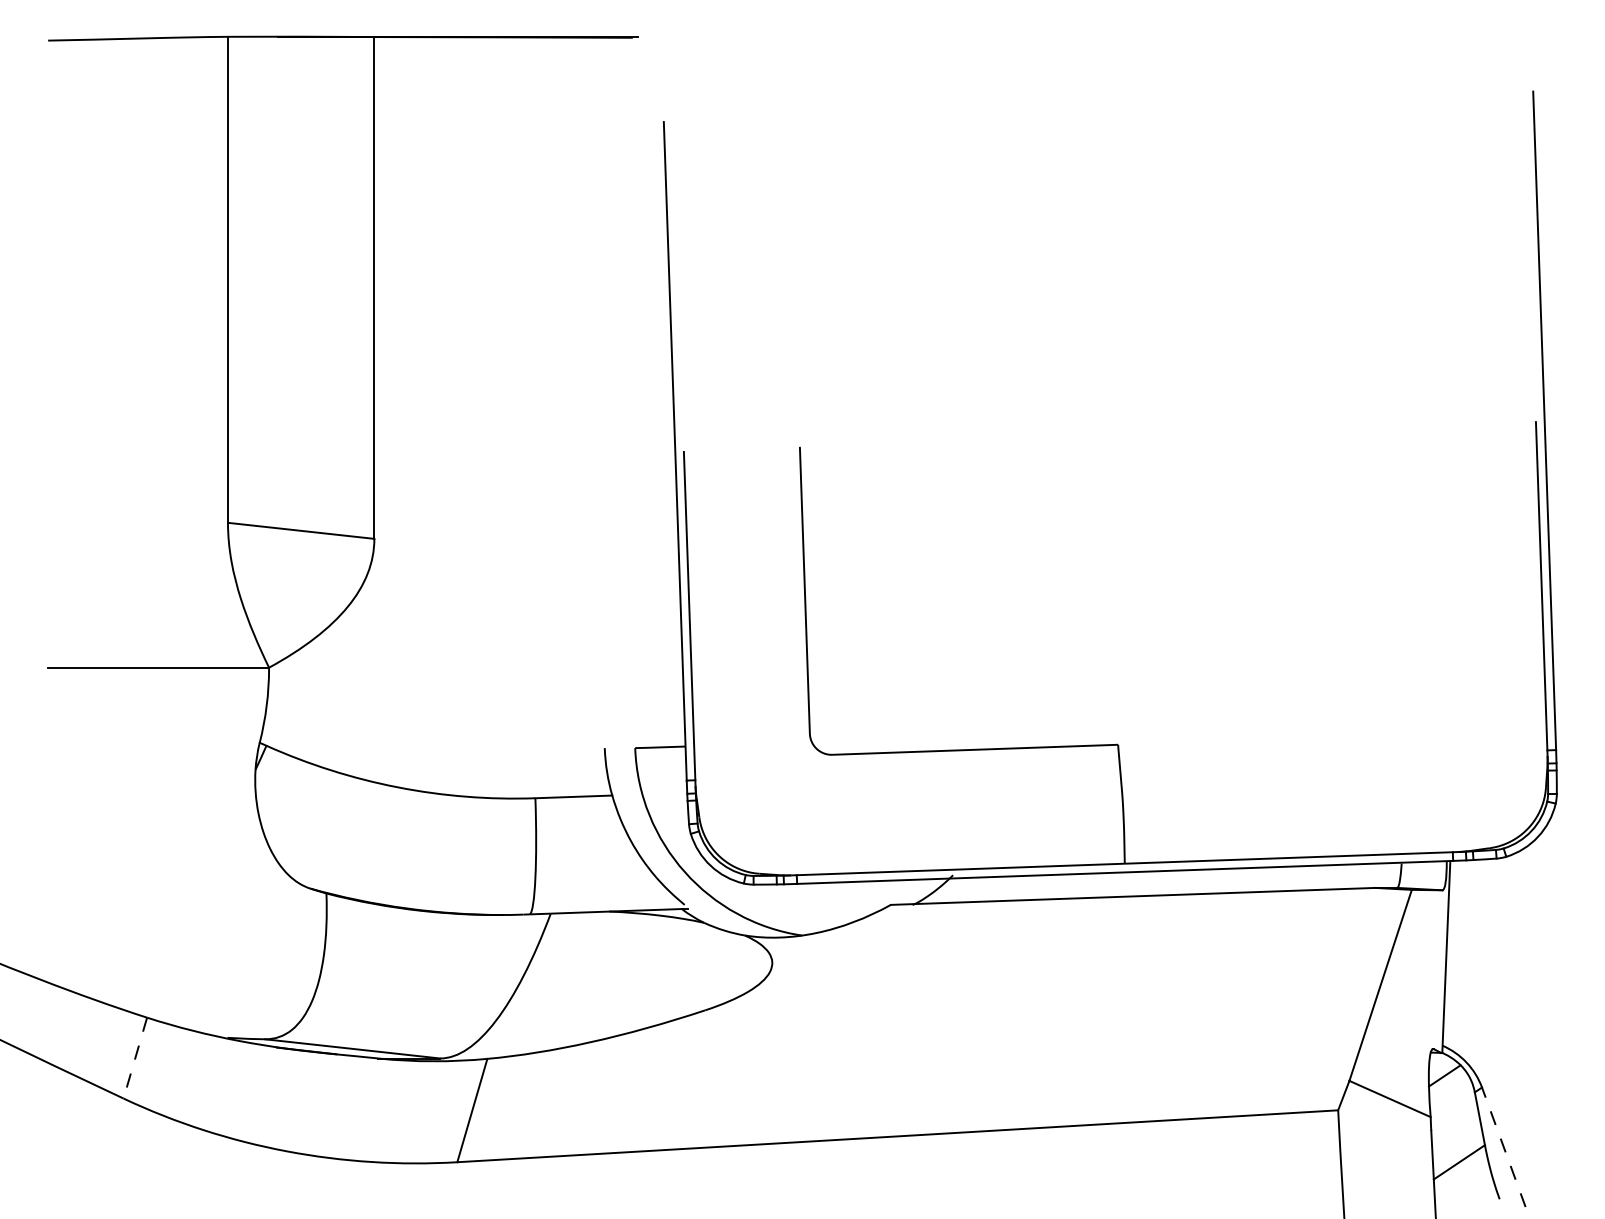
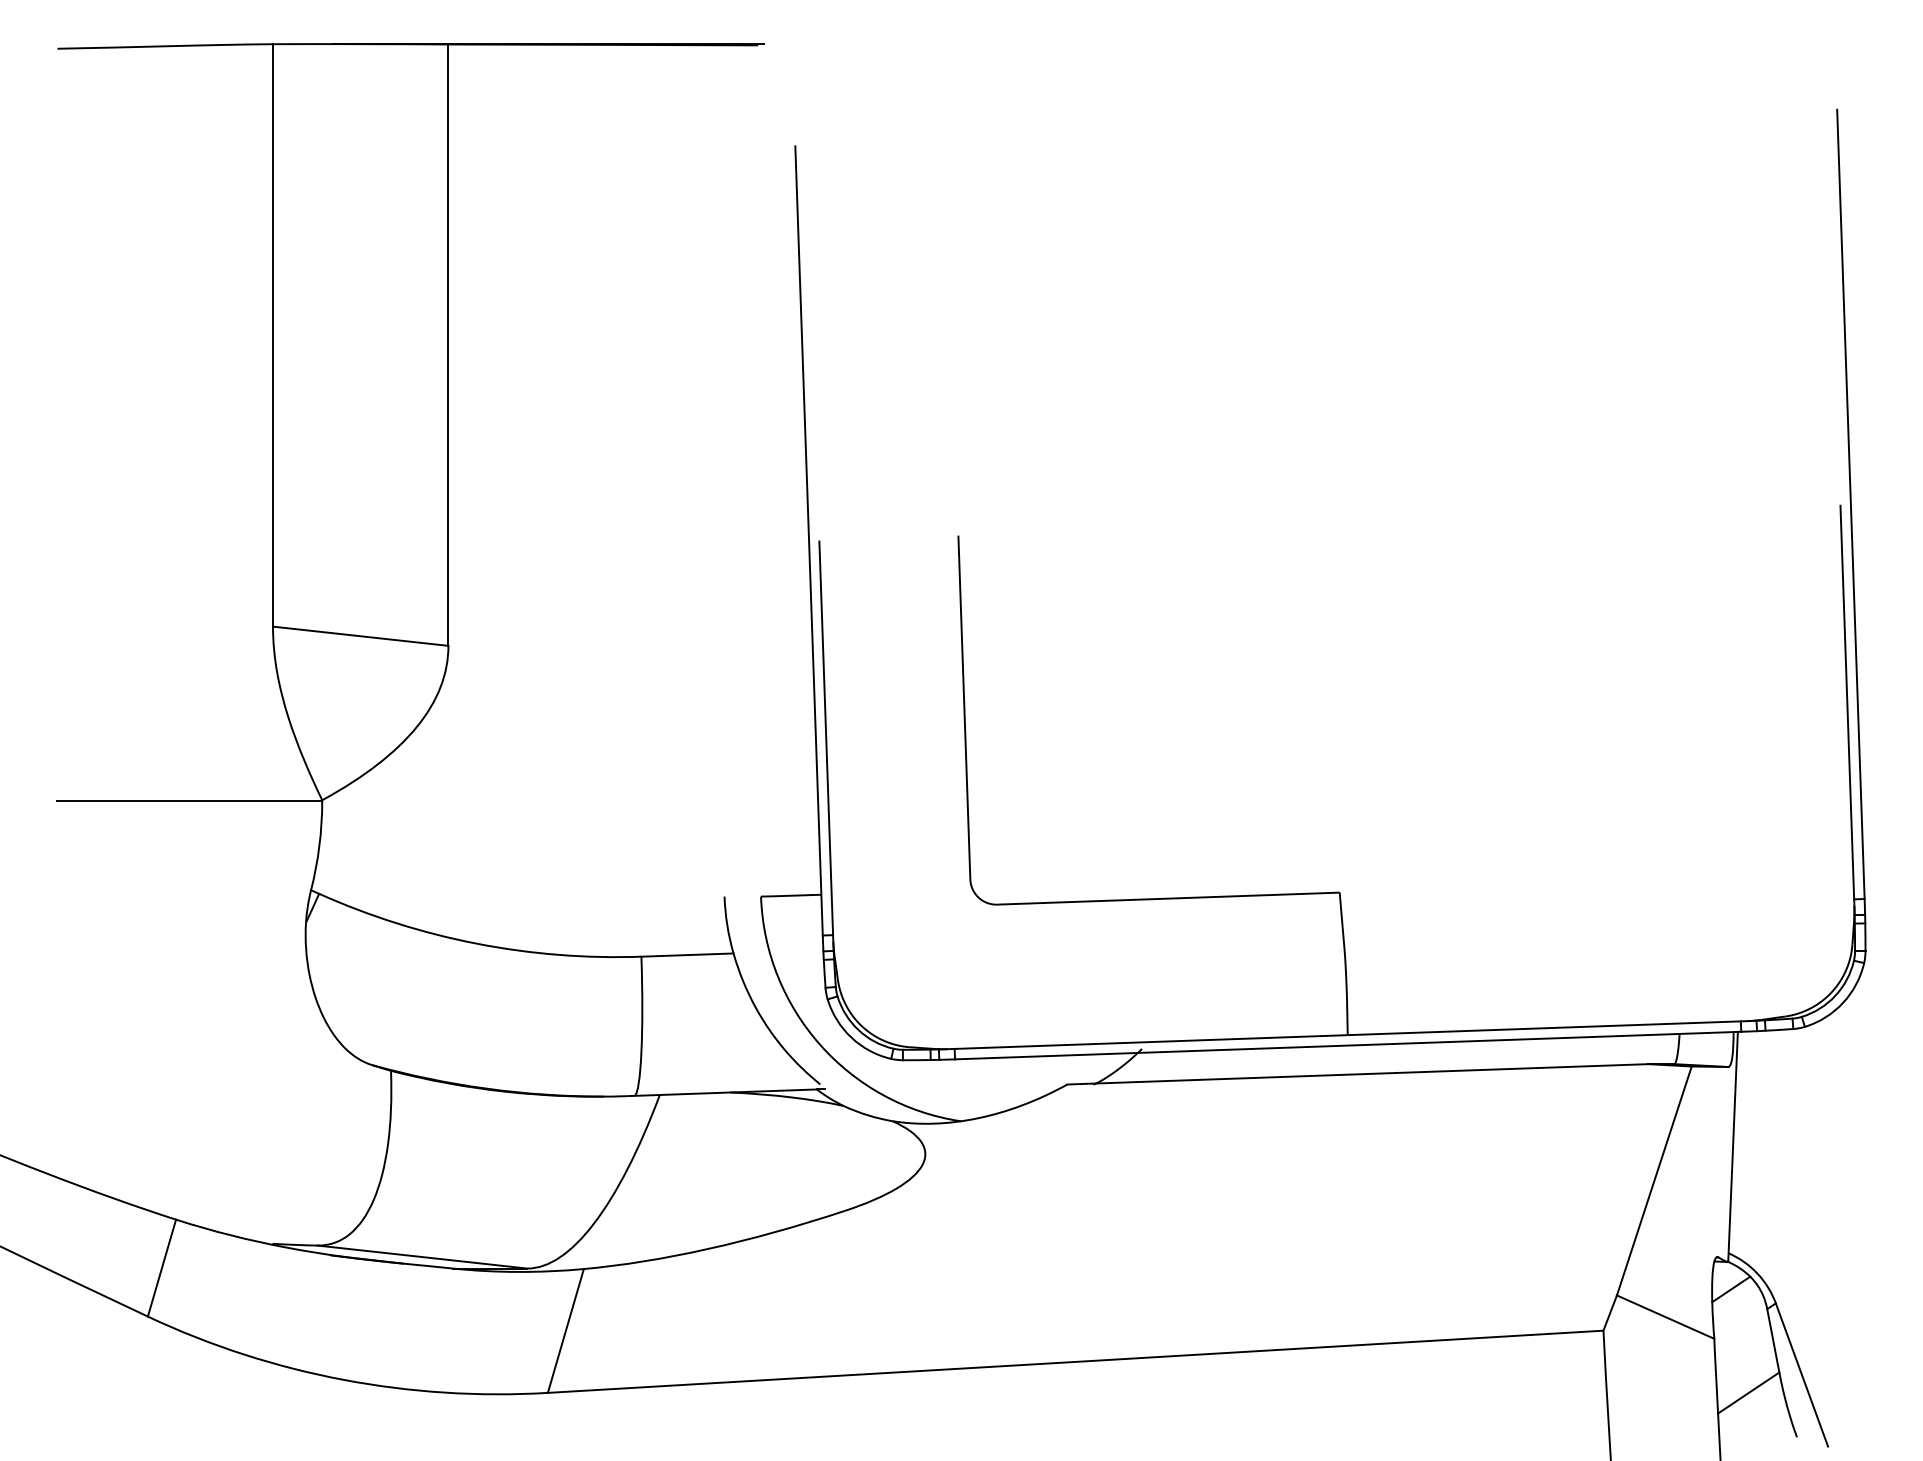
line: (135, 1058) -> (162, 1268), dashed -> solid
line: (1503, 1147) -> (1801, 1375), dashed -> solid

